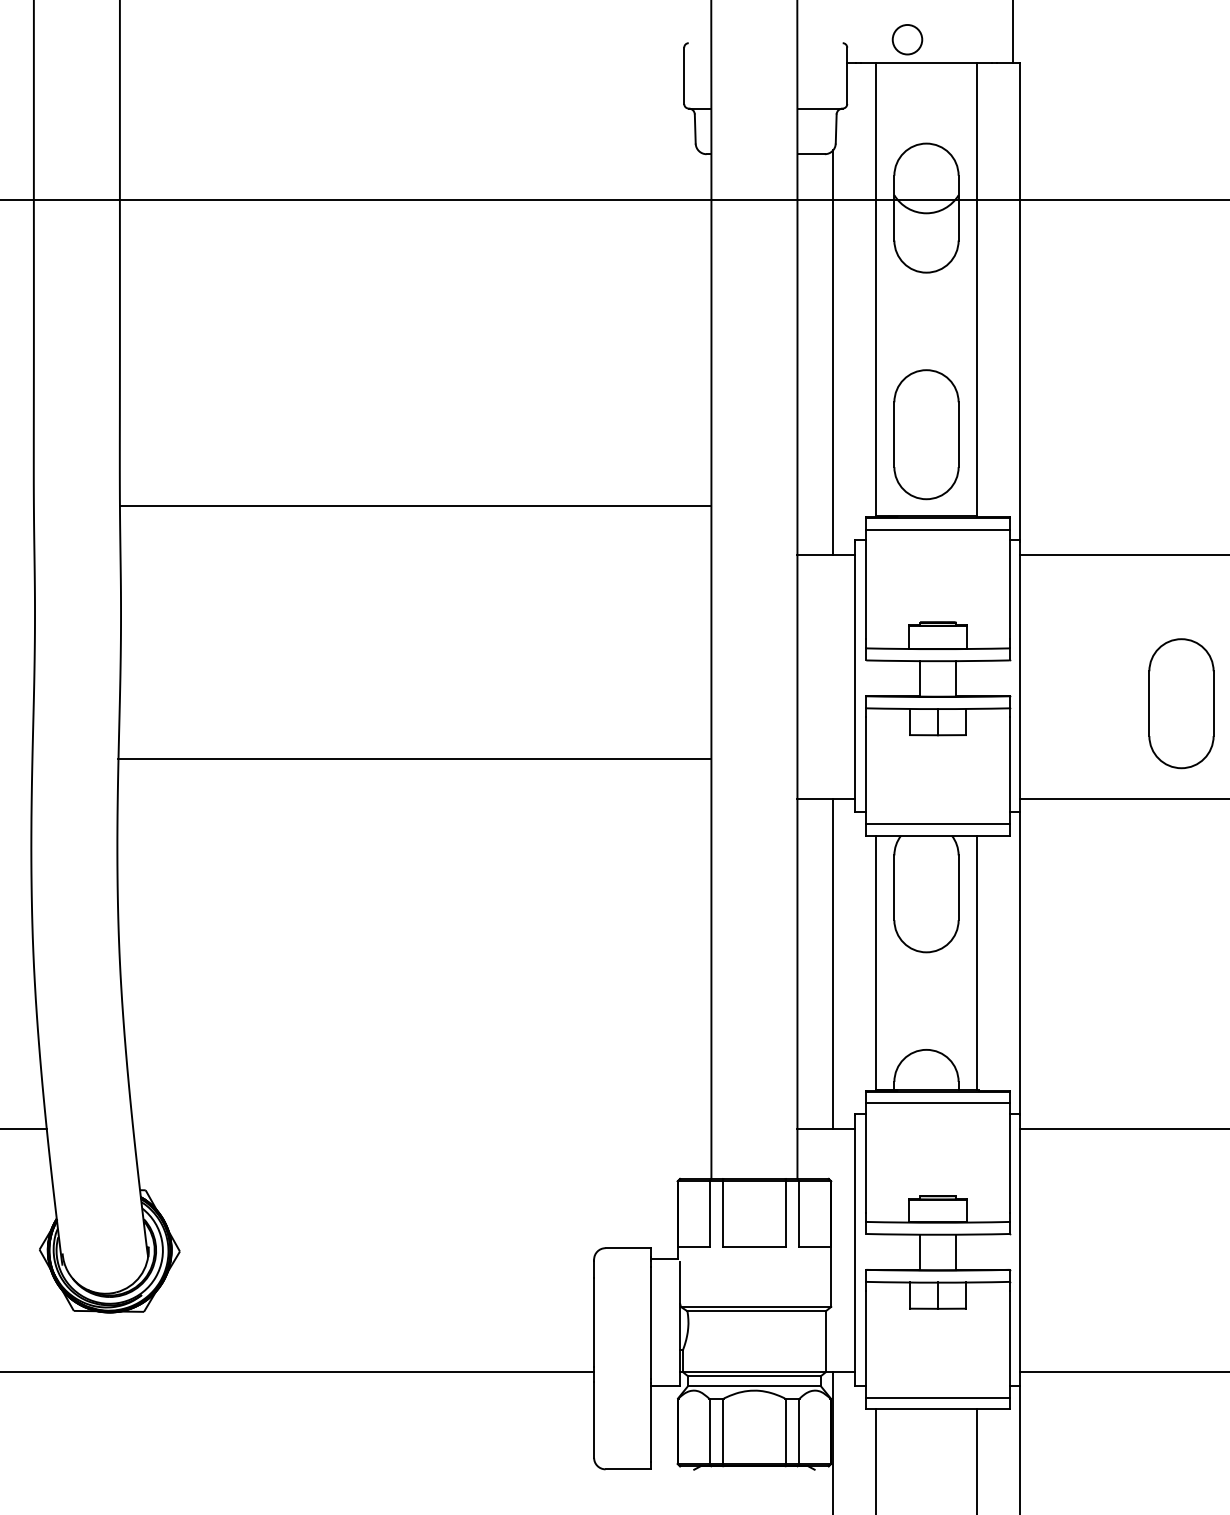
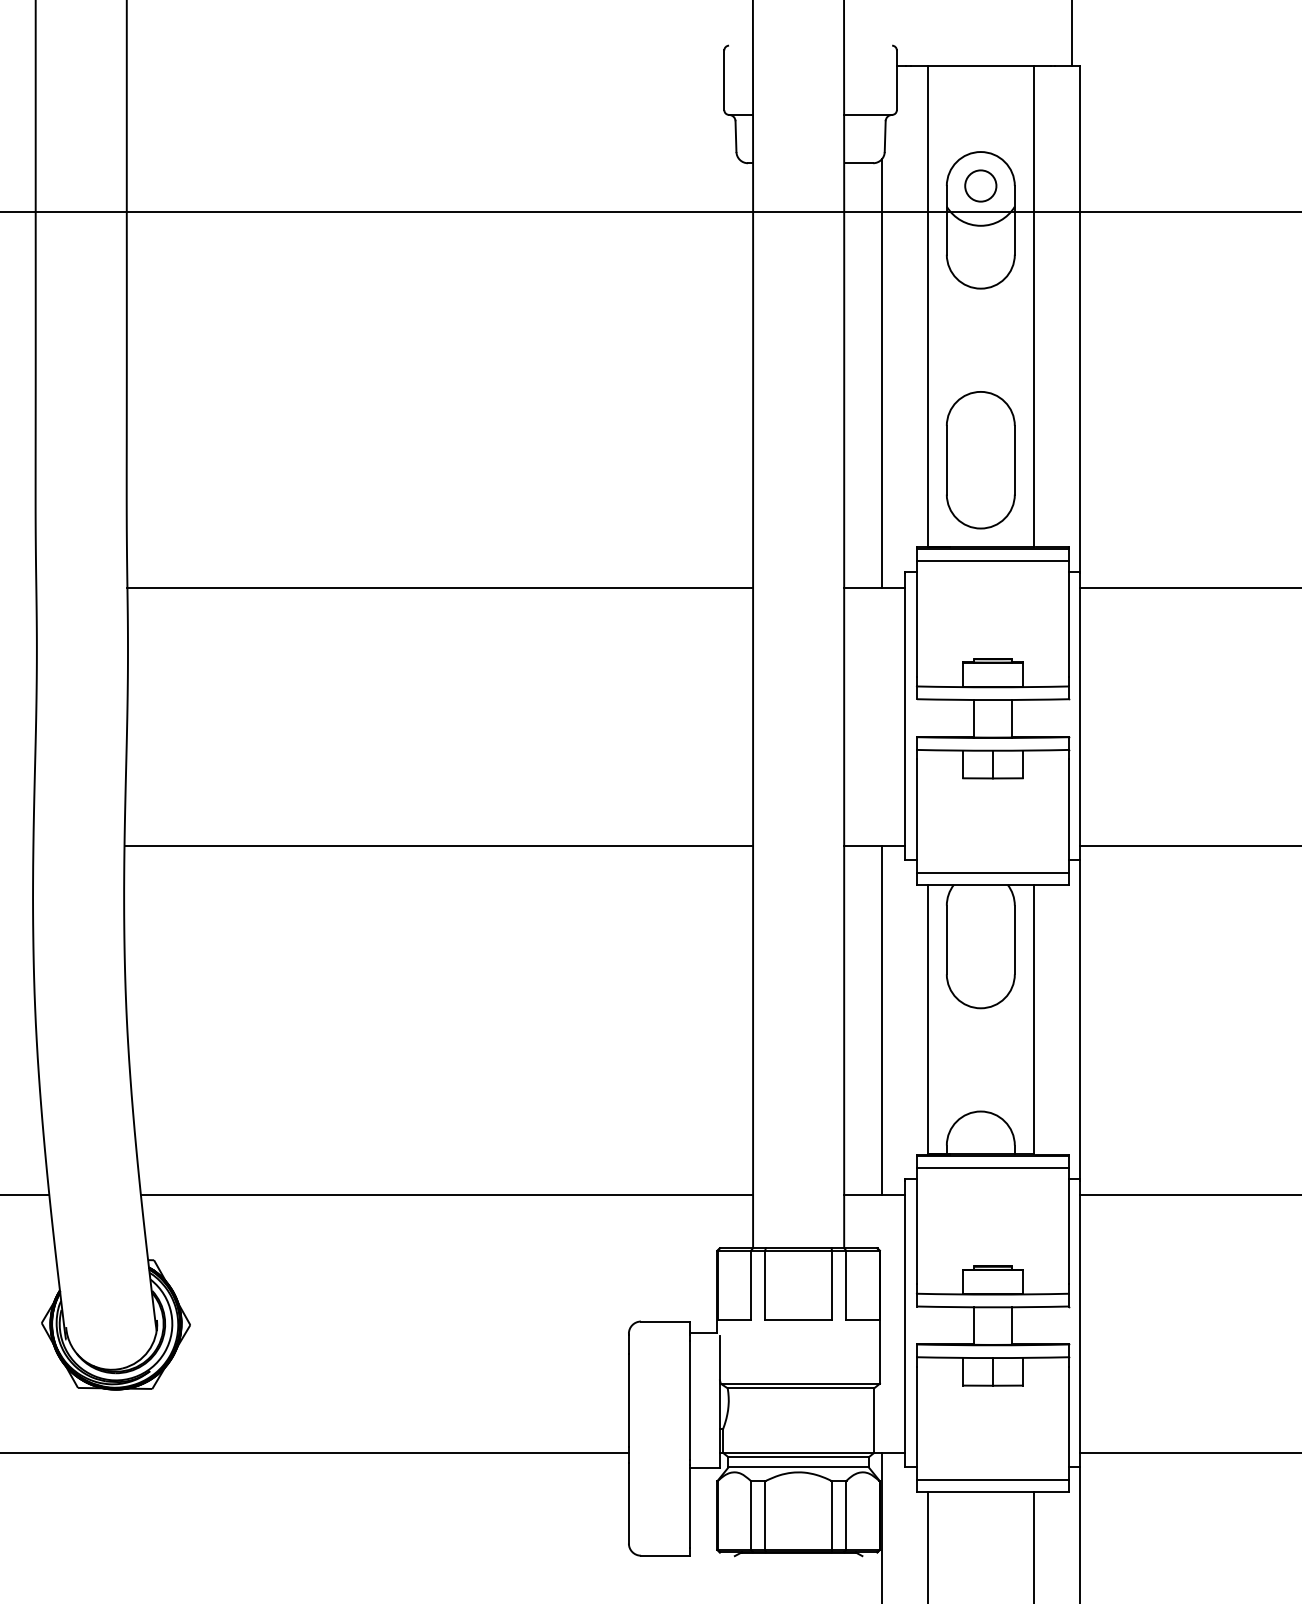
circle: (907, 39) -> (980, 185), moved
line: (415, 506) -> (439, 588), moved
part: (1181, 703) -> (1250, 744), removed
line: (414, 758) -> (438, 845), moved
line: (422, 1128) -> (447, 1194), added

